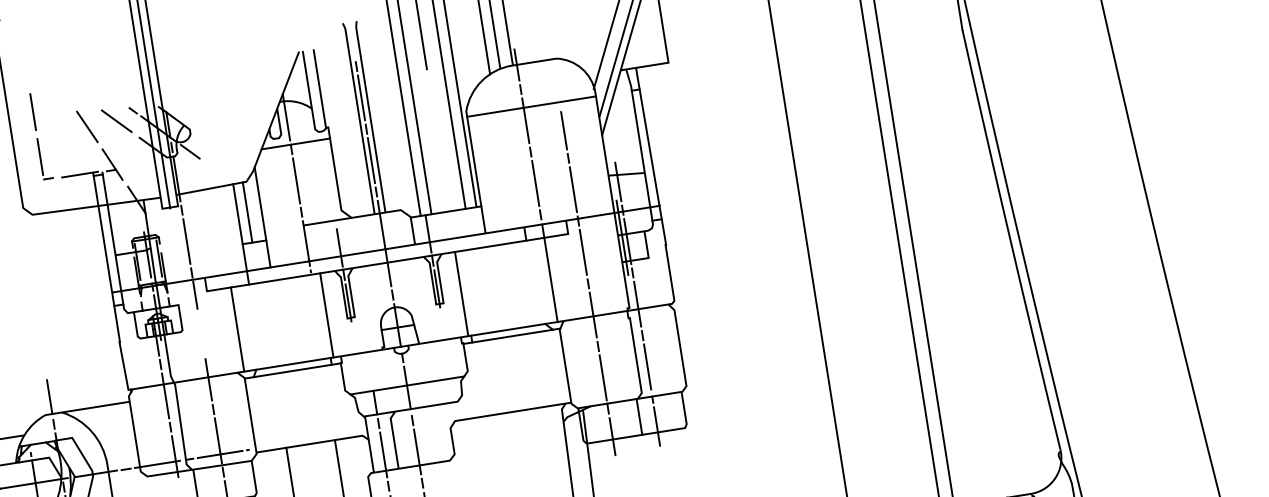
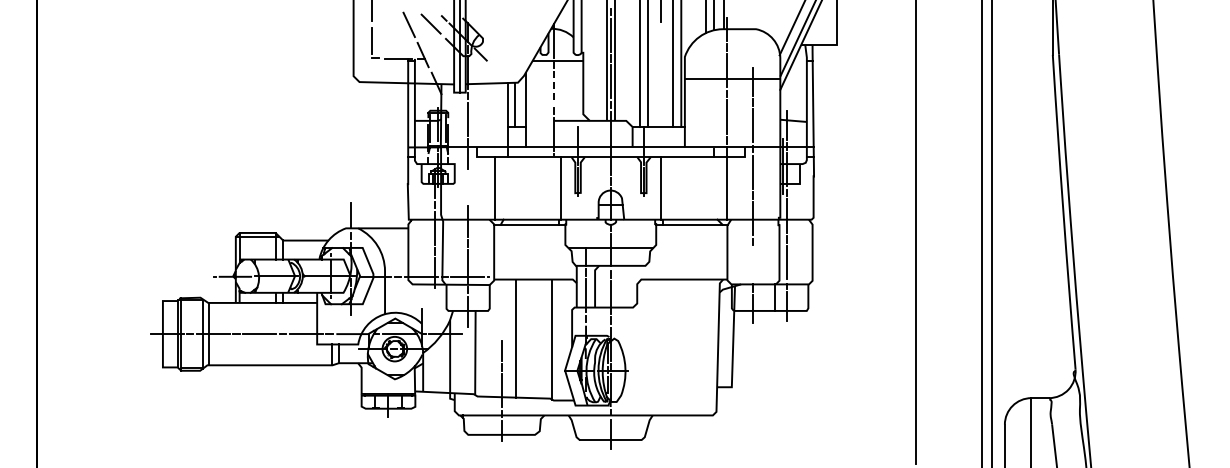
line: (531, 107) -> (732, 79), moved
line: (296, 180) -> (554, 87), solid -> dashed
line: (603, 376) -> (753, 264), removed

